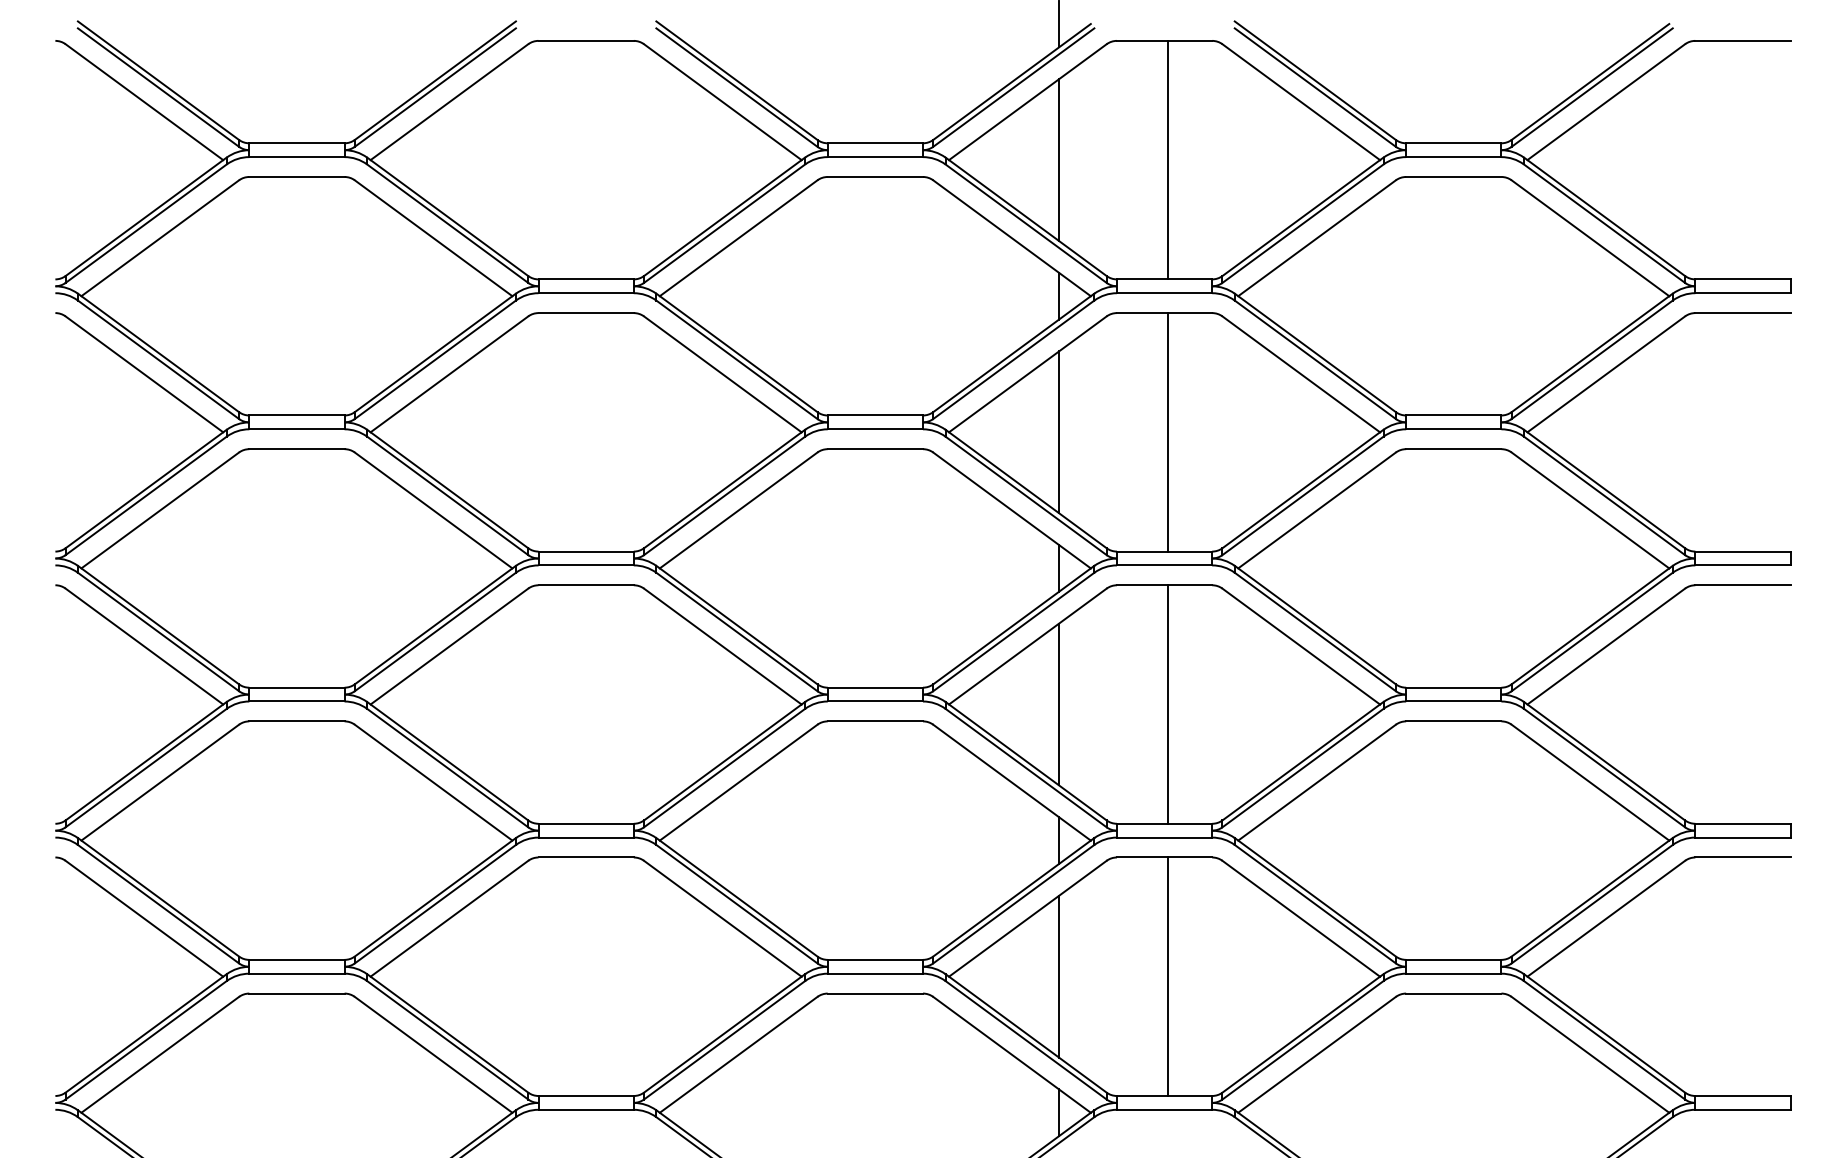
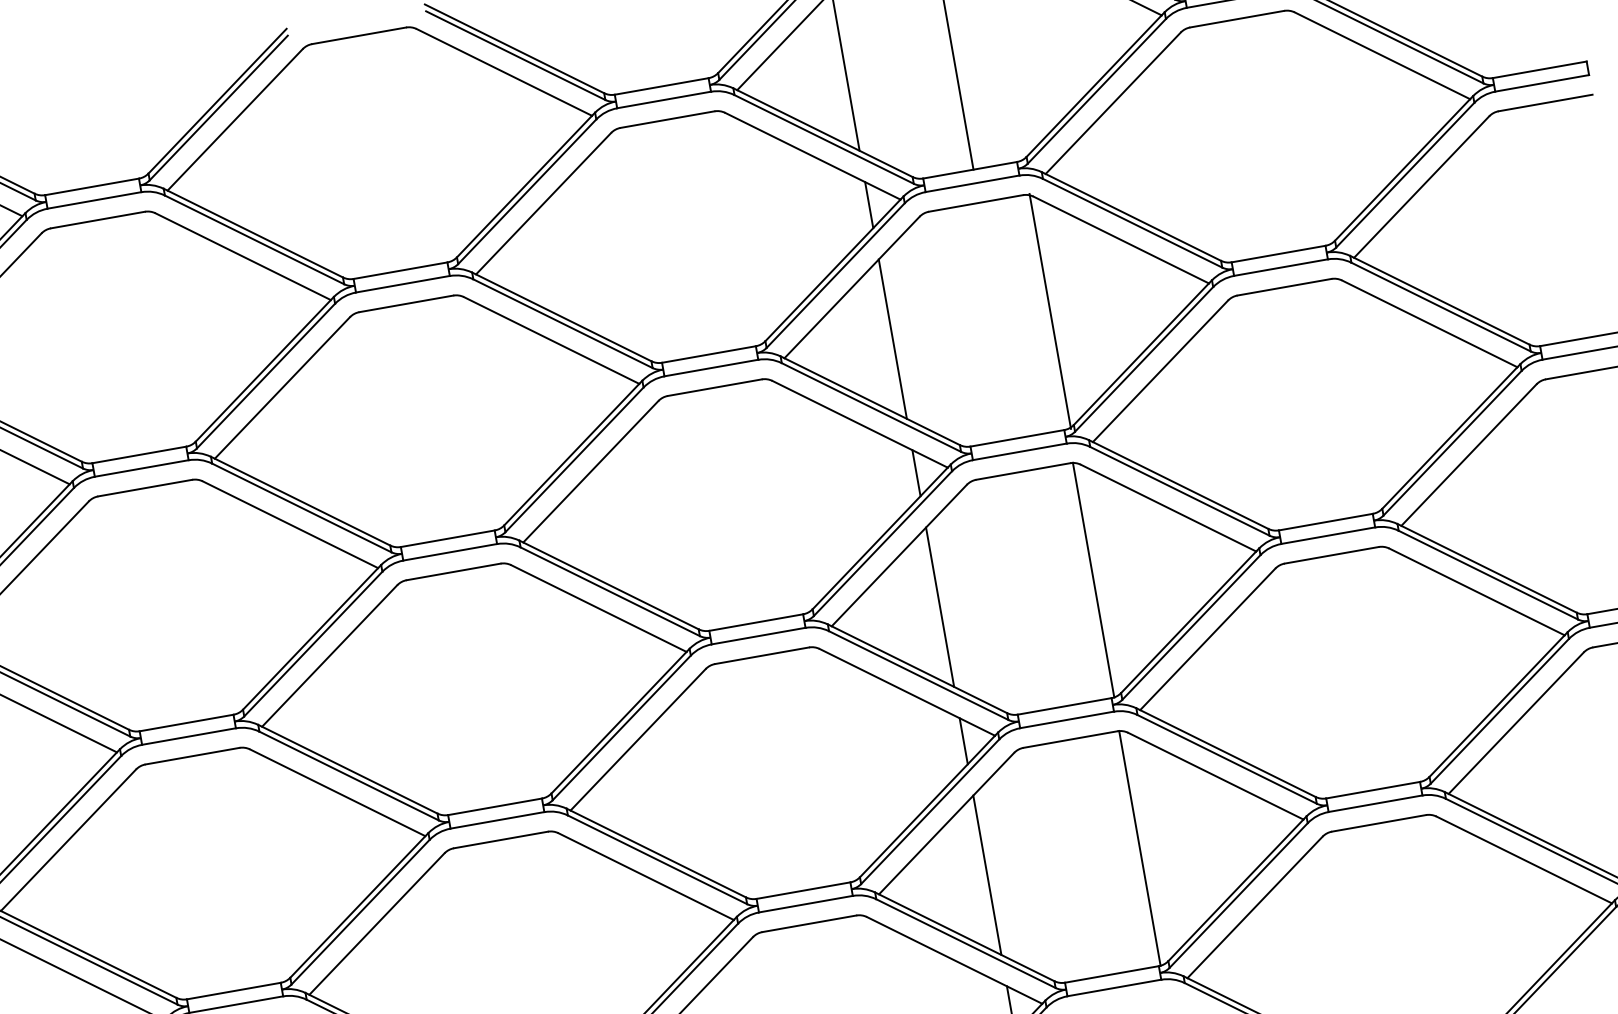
line: (1167, 432) -> (1049, 311), moved
line: (1167, 704) -> (1093, 580), moved
line: (1167, 976) -> (1139, 848), moved

